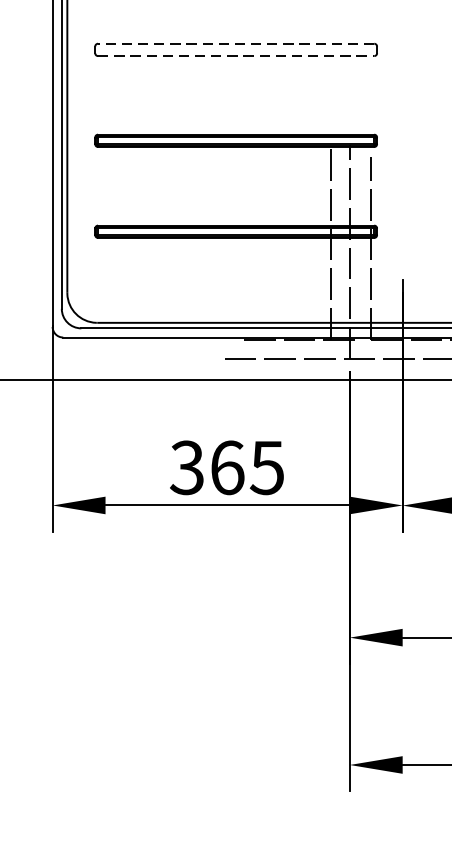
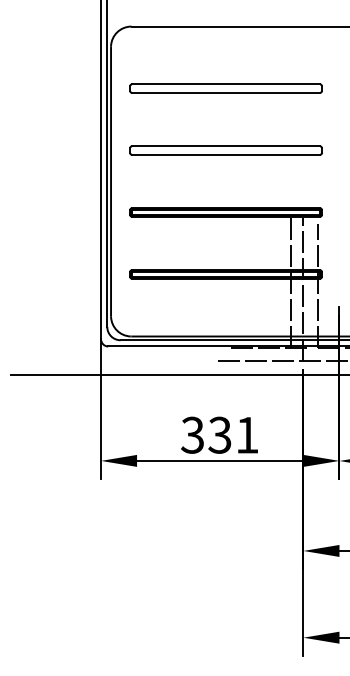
line: (235, 43) -> (225, 146), dashed -> solid
line: (236, 55) -> (226, 154), dashed -> solid
text: (247, 466) -> (233, 434), 365 -> 331

